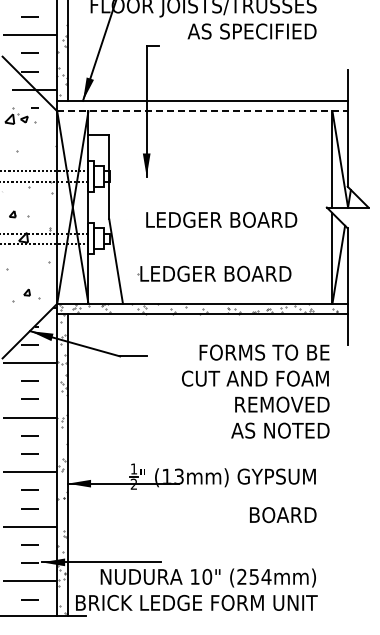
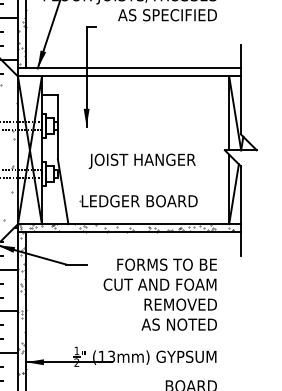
line: (202, 111) -> (129, 76), dashed -> solid
text: (221, 221) -> (144, 161), LEDGER BOARD -> JOIST HANGER
text: (255, 391) -> (160, 294), moved

